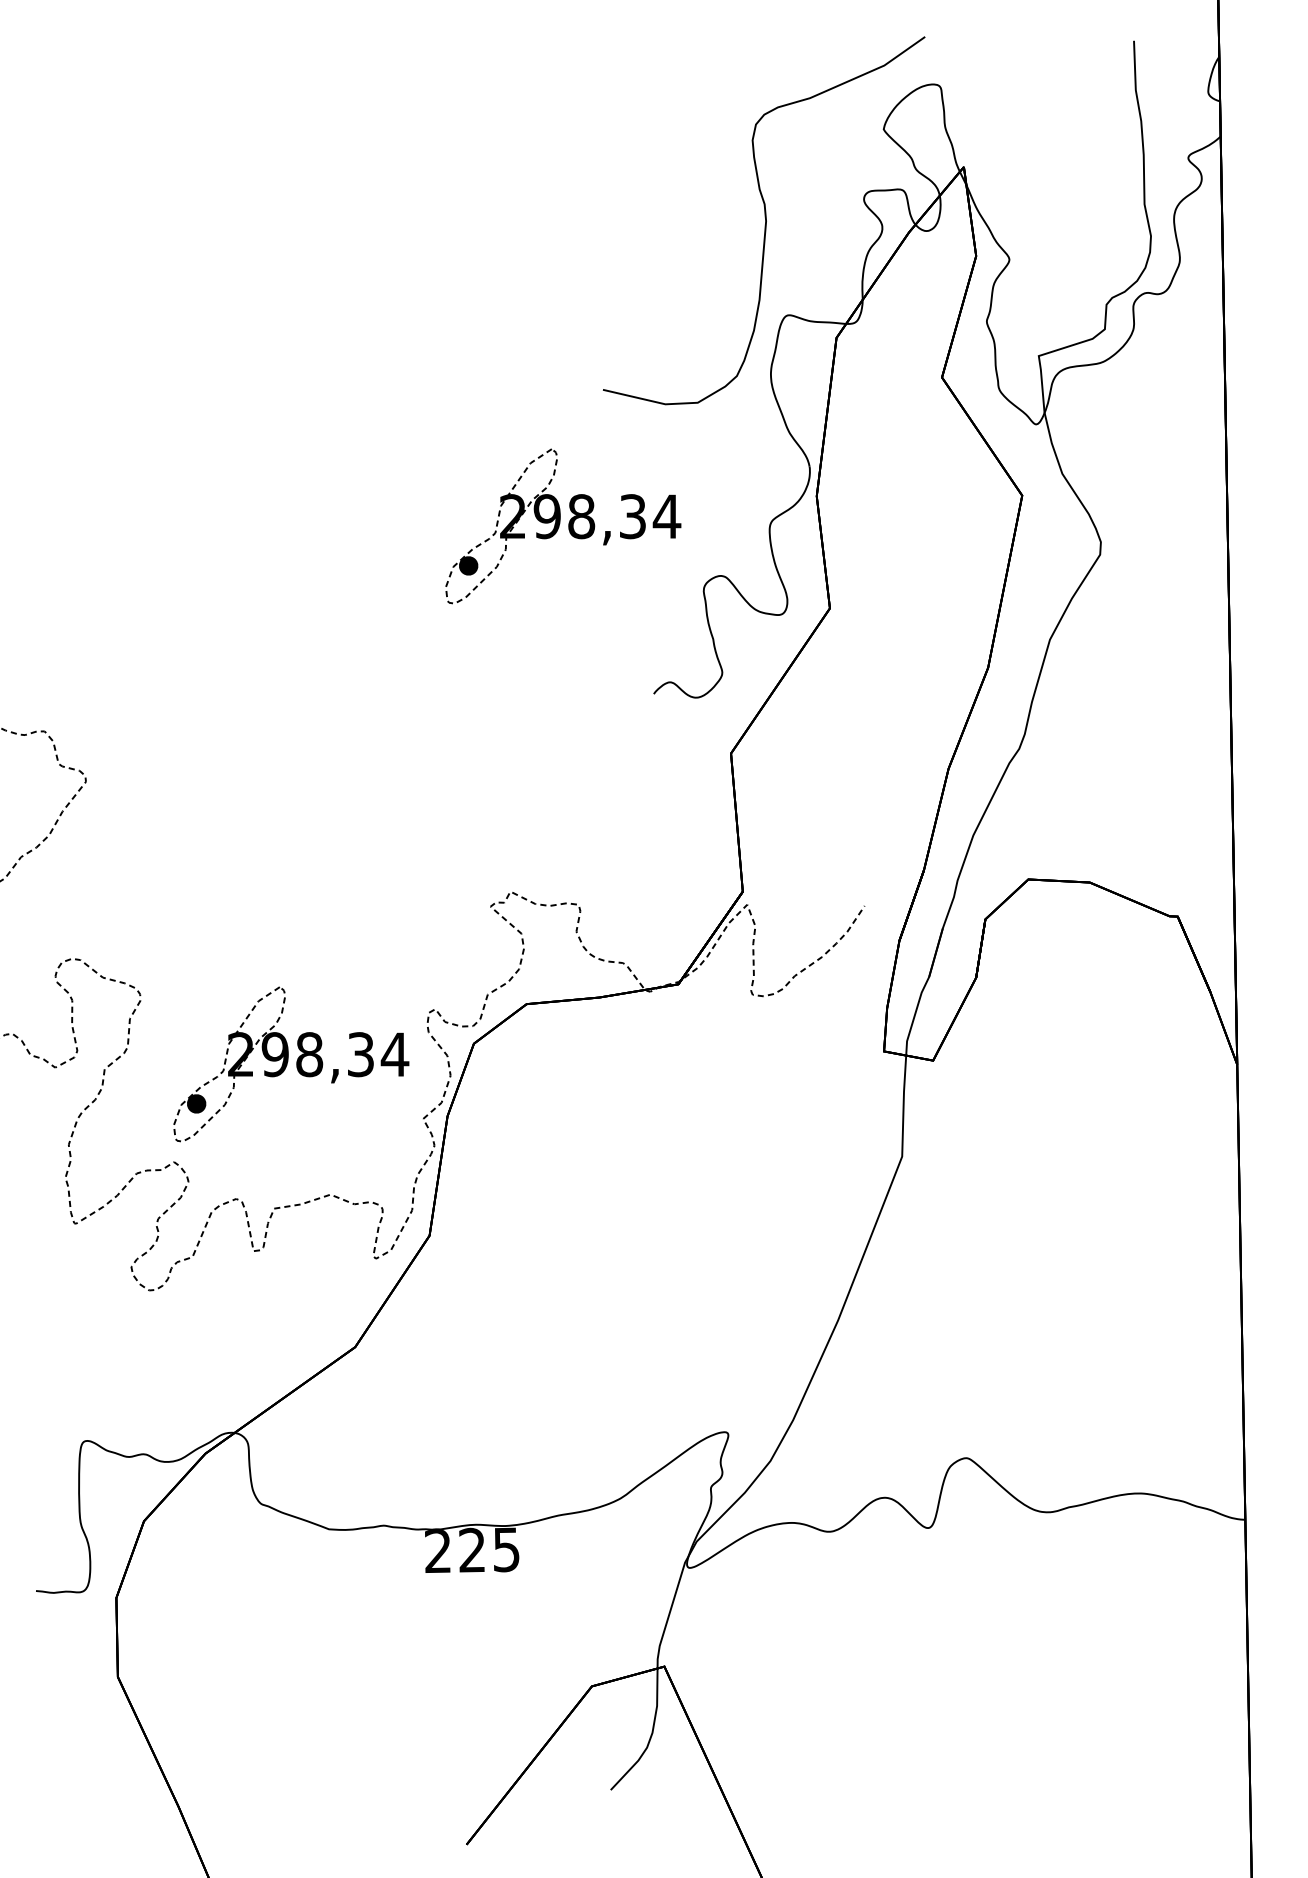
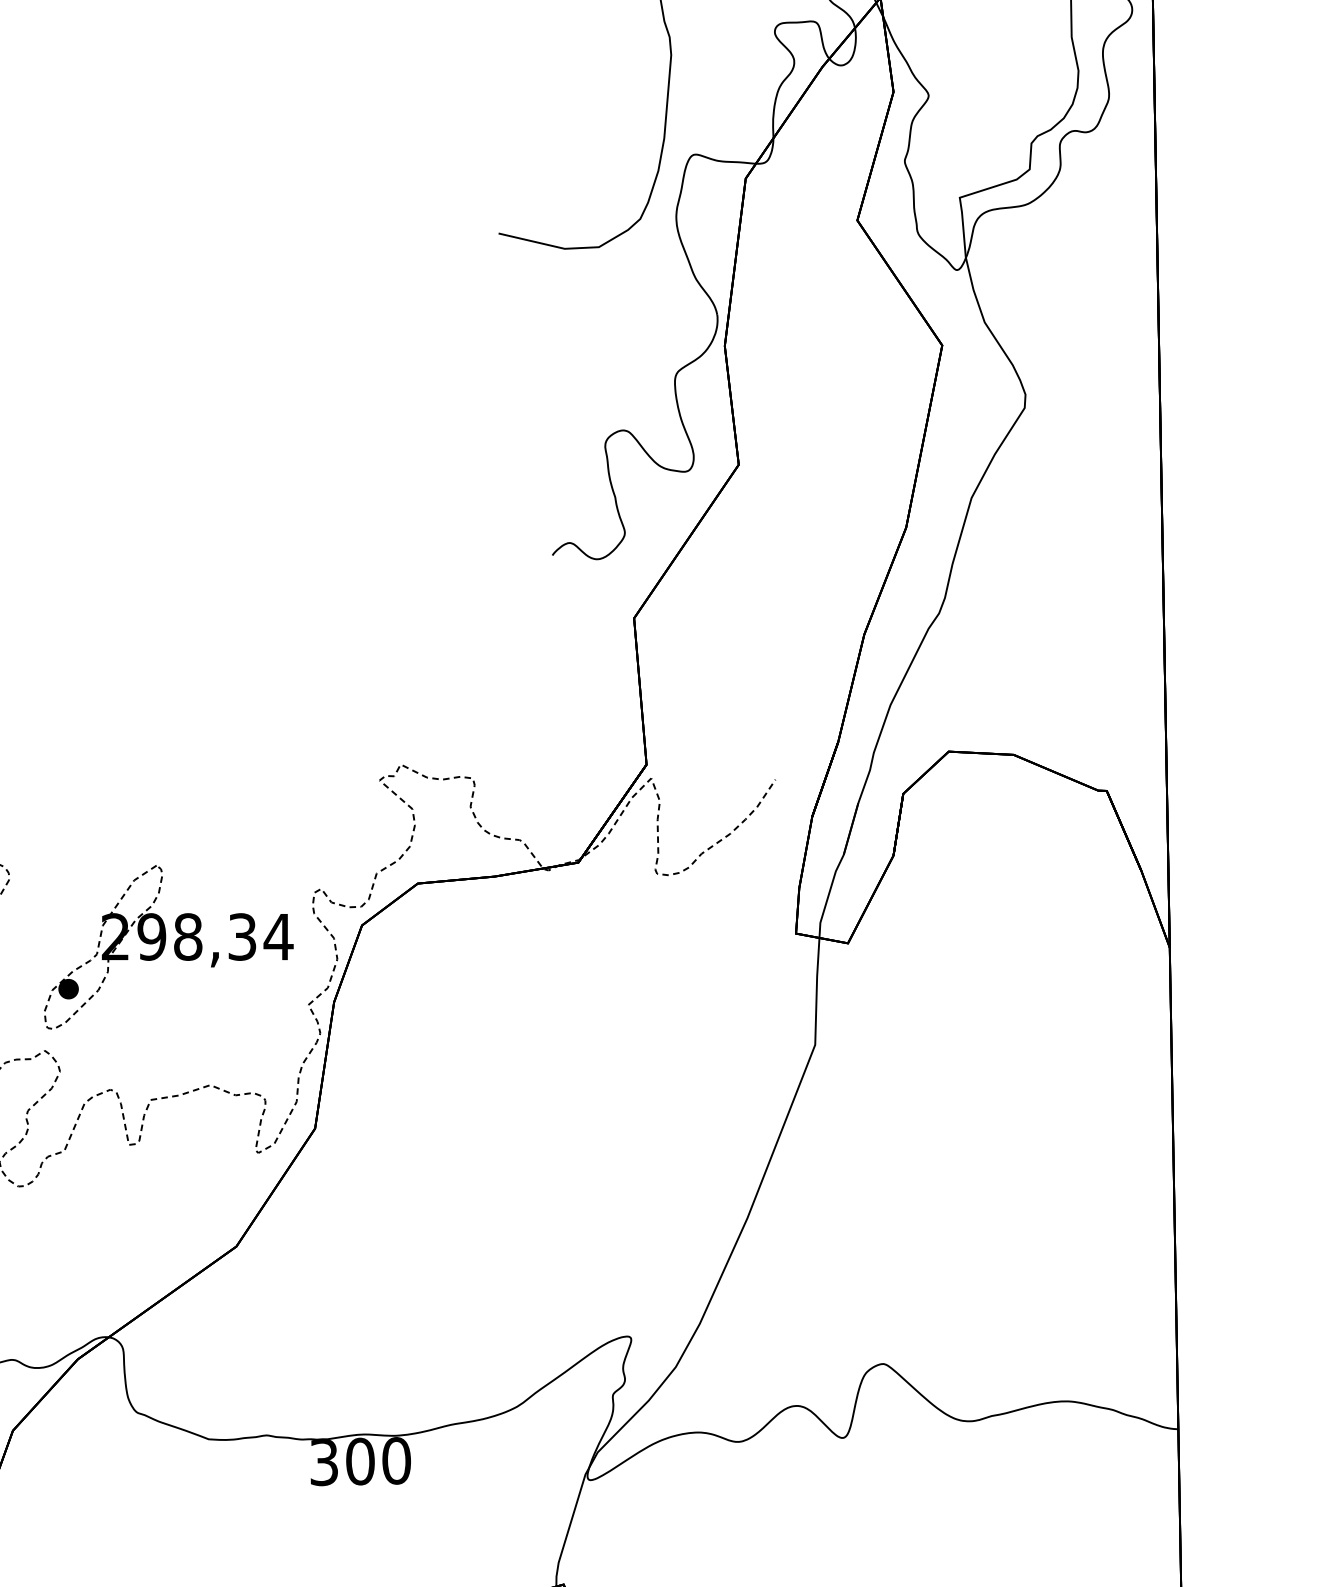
part: (563, 526) -> (456, 378), removed
text: (472, 1550) -> (360, 1461), 225 -> 300

